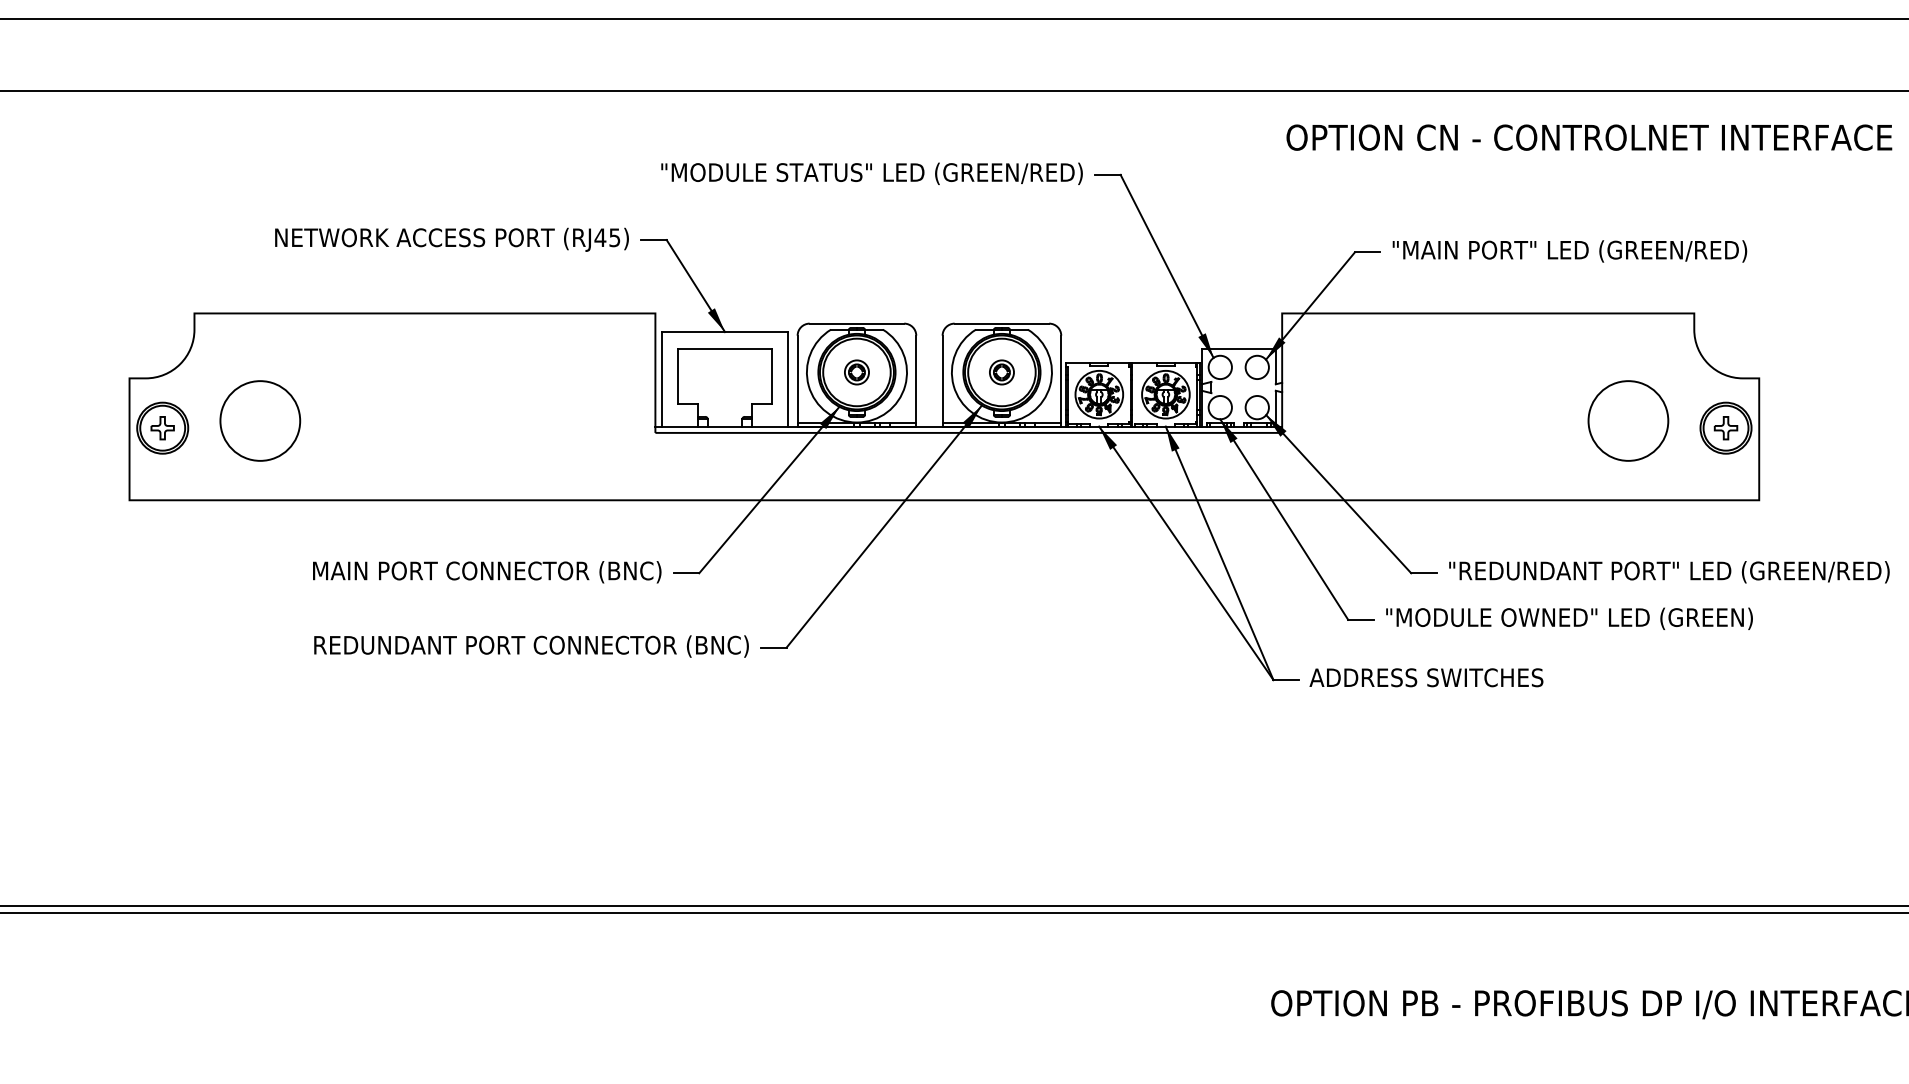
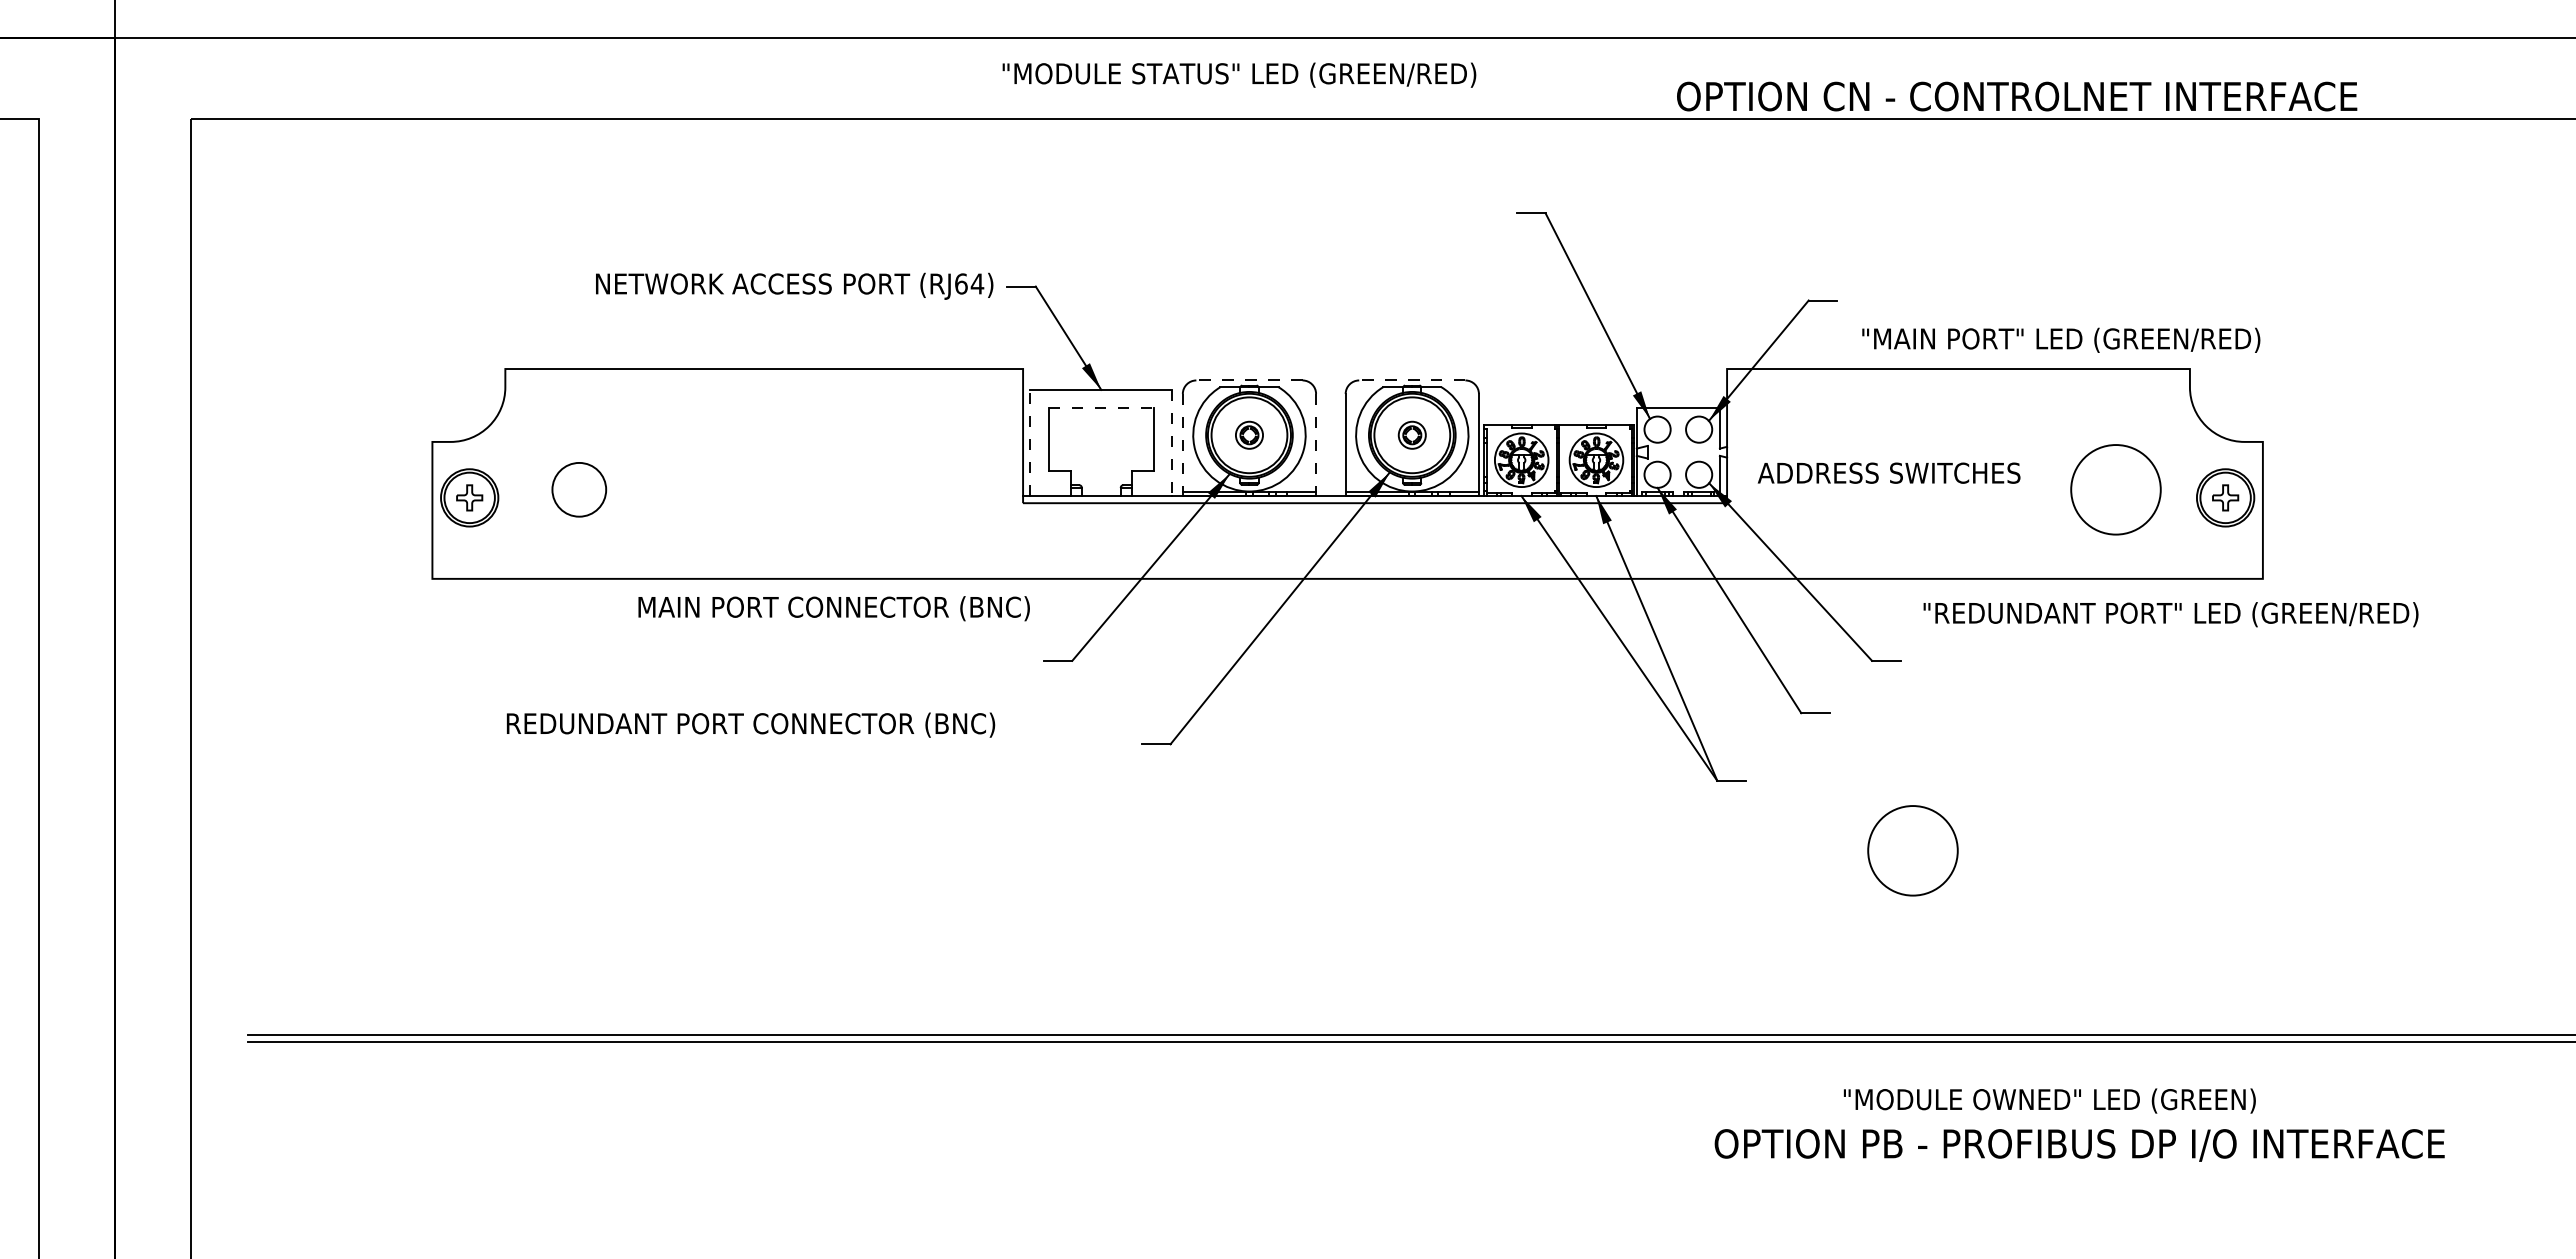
text: (1589, 137) -> (2017, 96), moved
text: (872, 173) -> (1239, 74), moved
text: (607, 237) -> (969, 283), (RJ45) -> (RJ64)
text: (1570, 250) -> (2061, 339), moved
line: (856, 323) -> (1248, 380), solid -> dashed
line: (1001, 323) -> (1411, 380), solid -> dashed
line: (725, 348) -> (1101, 408), solid -> dashed
line: (662, 378) -> (1030, 442), solid -> dashed
line: (797, 378) -> (1182, 442), solid -> dashed
line: (916, 378) -> (1316, 442), solid -> dashed
line: (788, 379) -> (1172, 443), solid -> dashed
circle: (260, 420) -> (579, 489), size x0.6
text: (486, 572) -> (833, 608), moved
text: (1668, 572) -> (2170, 614), moved
text: (1569, 618) -> (2049, 1100), moved
text: (532, 645) -> (751, 724), moved
text: (1425, 677) -> (1888, 472), moved
circle: (1447, 742) -> (1912, 850), added

